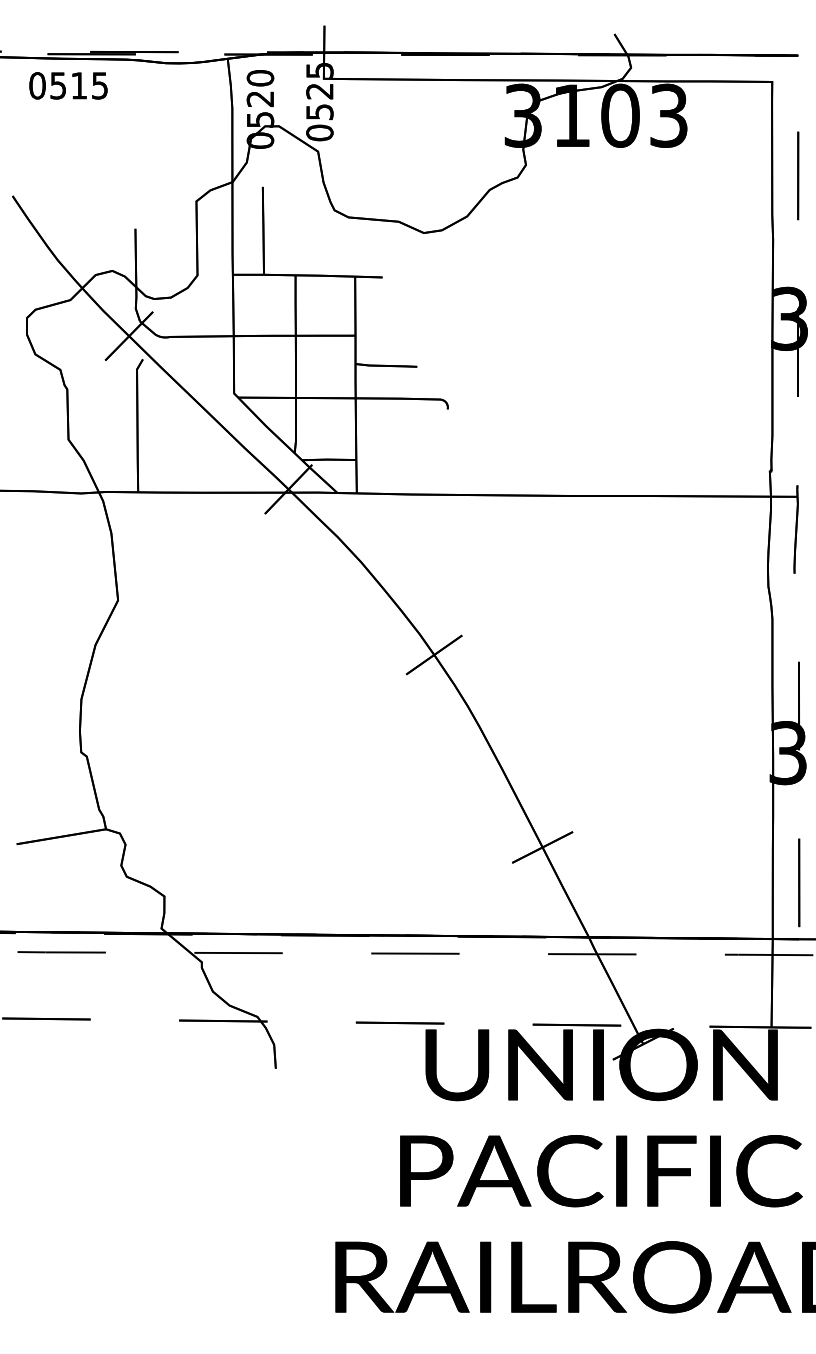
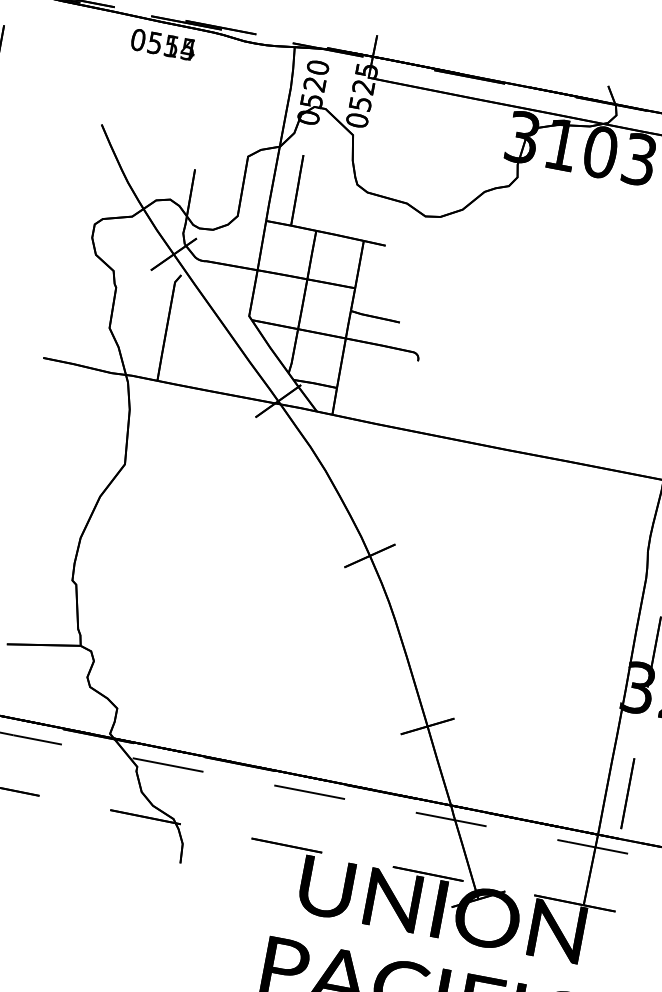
text: (89, 85) -> (179, 47), 0515 -> 0554

